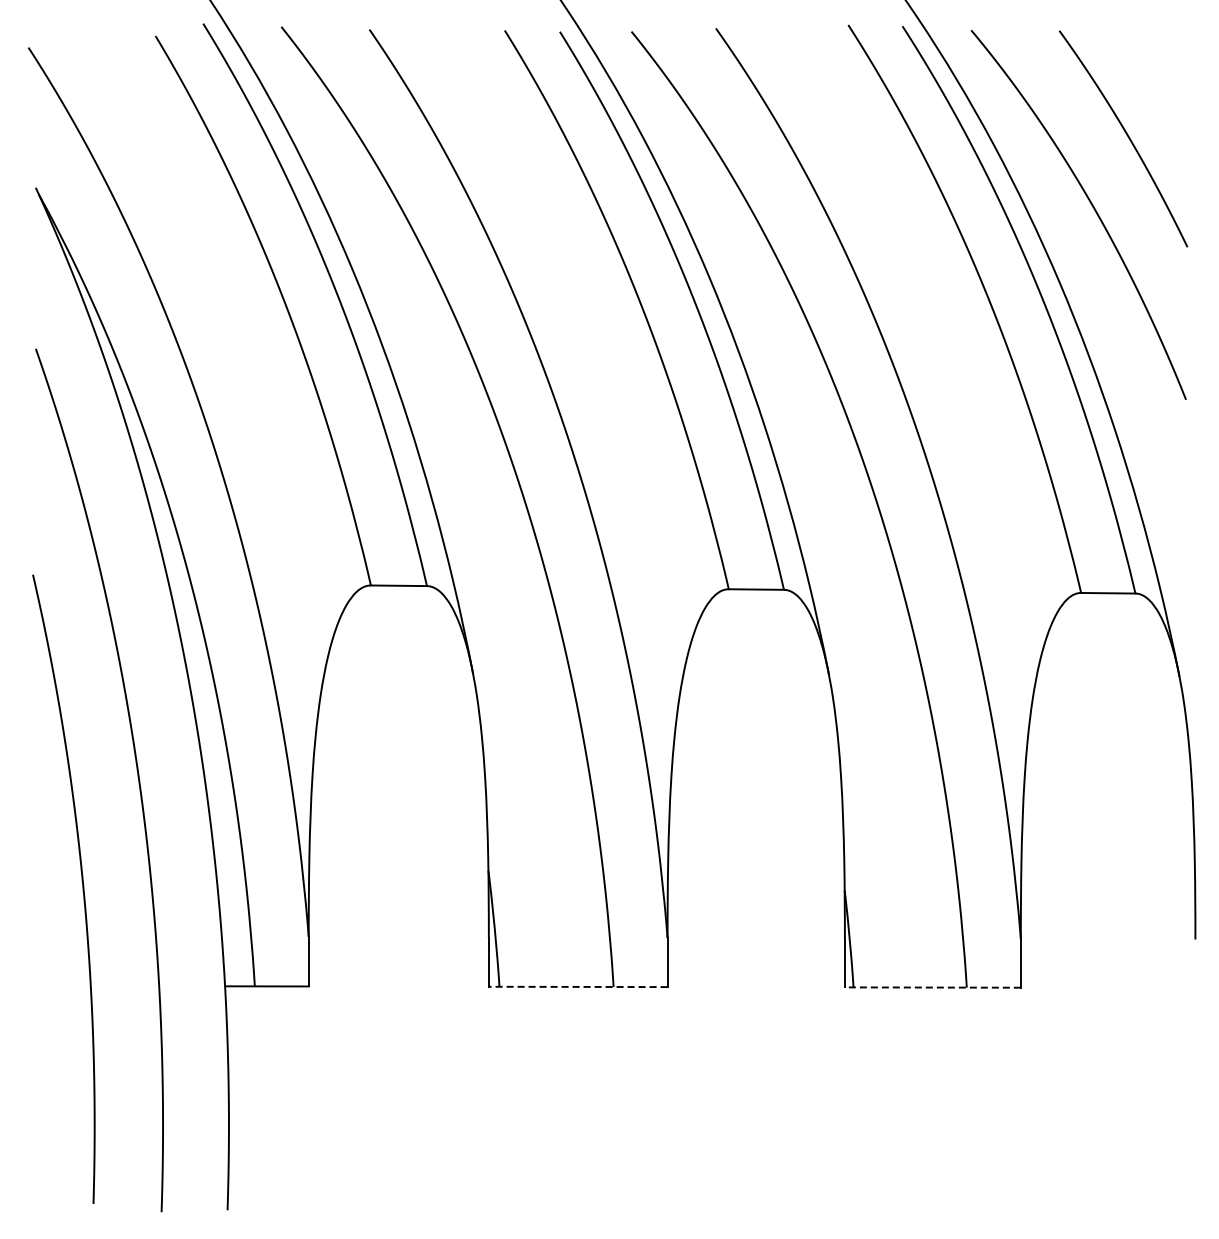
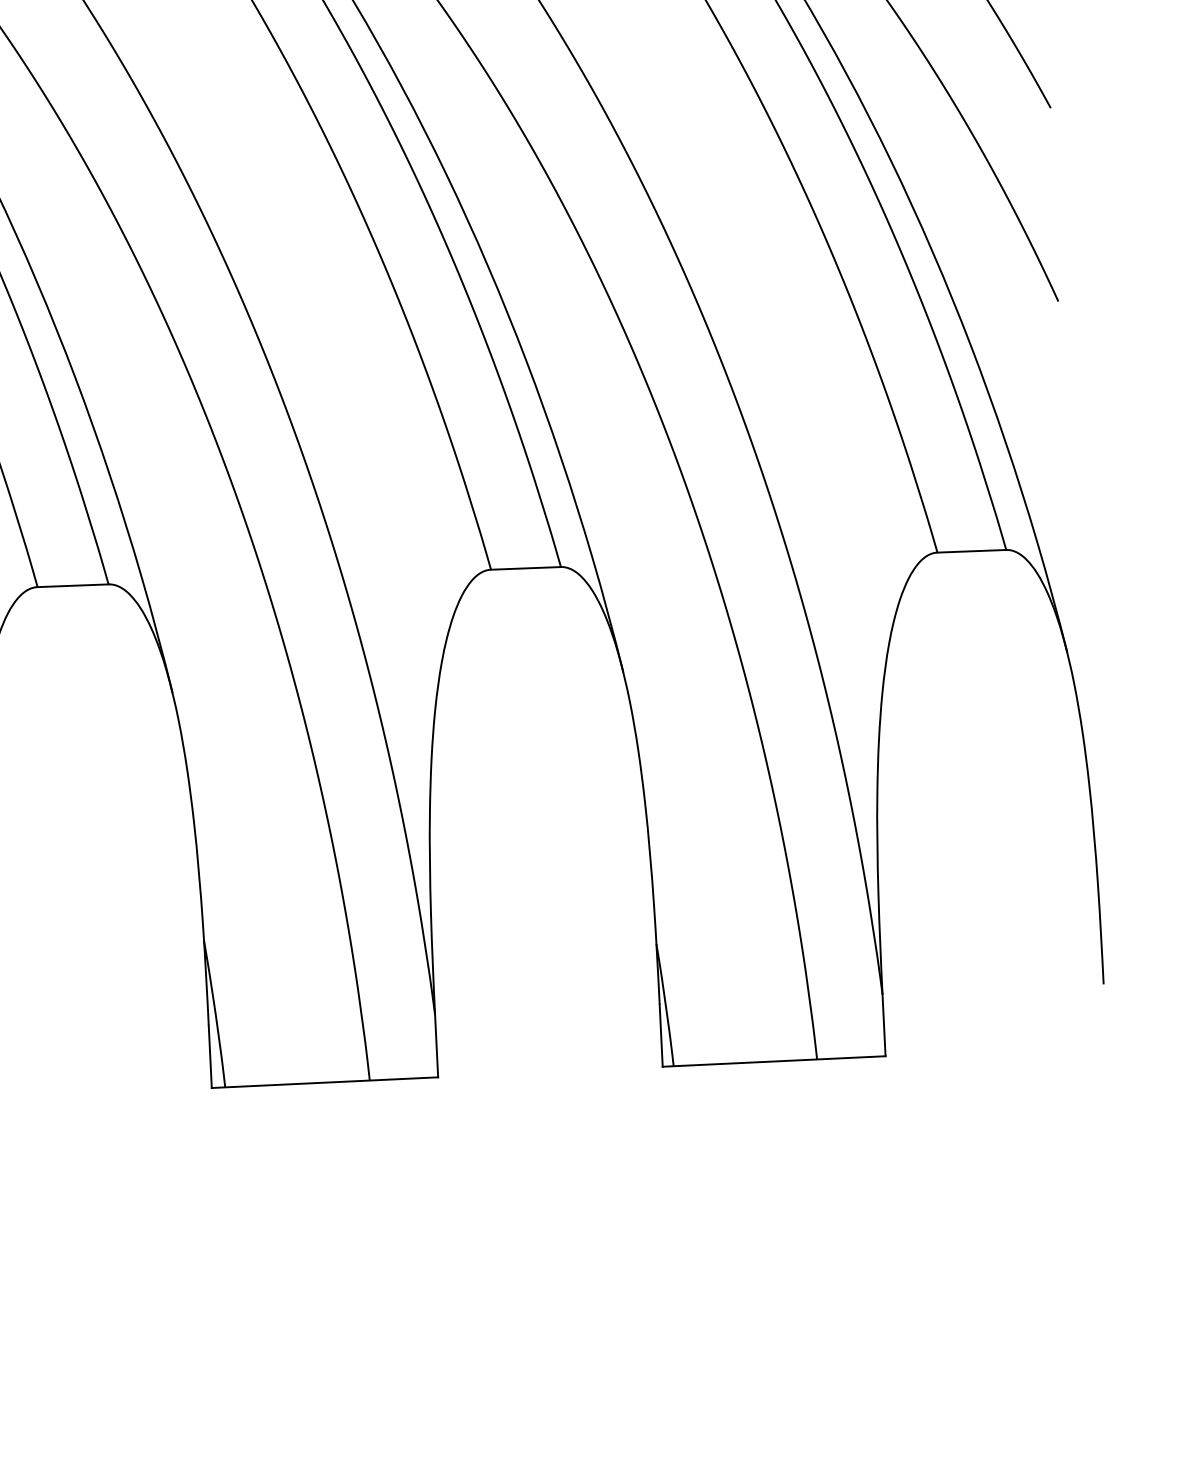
line: (577, 986) -> (324, 1082), dashed -> solid
line: (932, 987) -> (773, 1061), dashed -> solid

